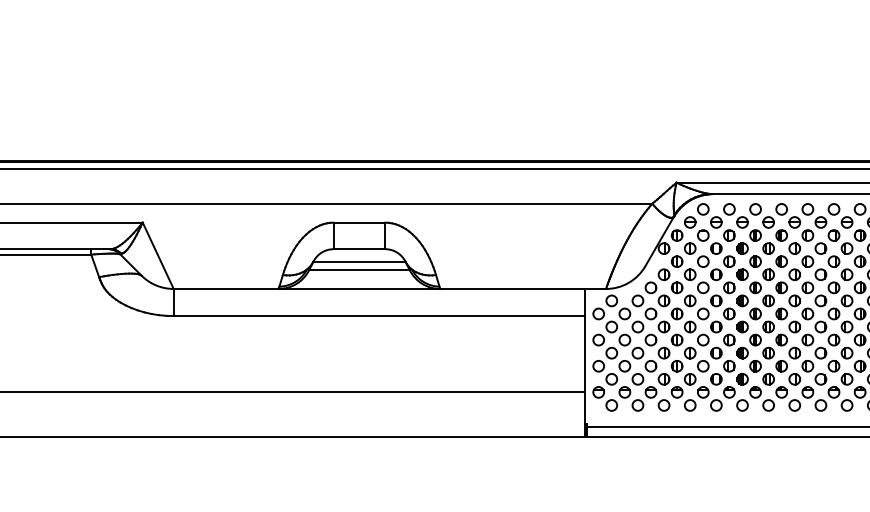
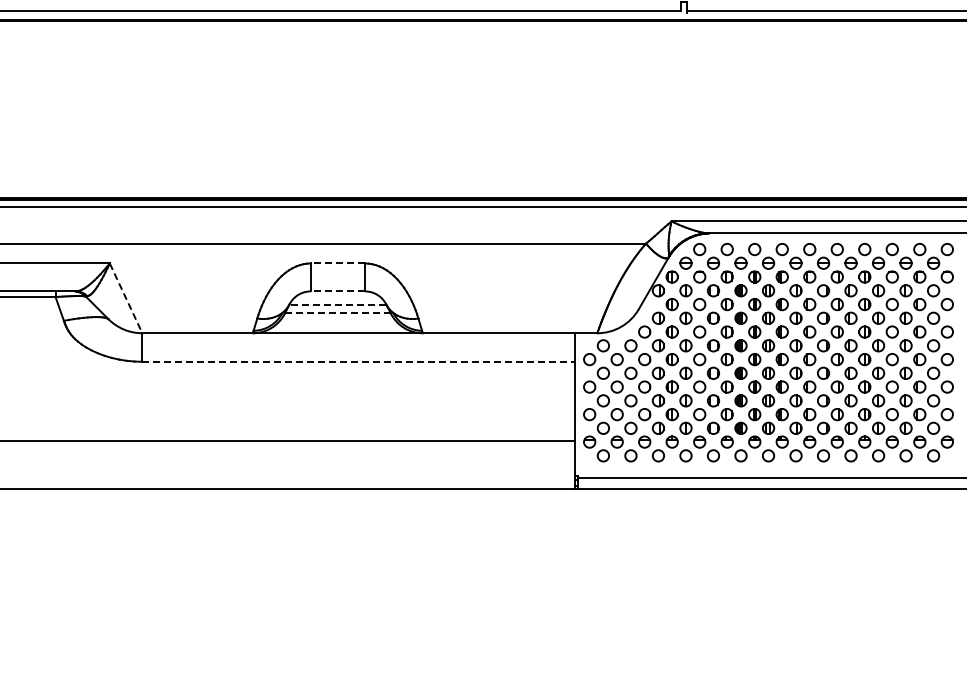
line: (359, 222) -> (337, 263), solid -> dashed
line: (359, 249) -> (337, 291), solid -> dashed
line: (158, 255) -> (126, 298), solid -> dashed
line: (359, 261) -> (337, 304), solid -> dashed
line: (359, 270) -> (337, 313), solid -> dashed
line: (380, 315) -> (359, 361), solid -> dashed

